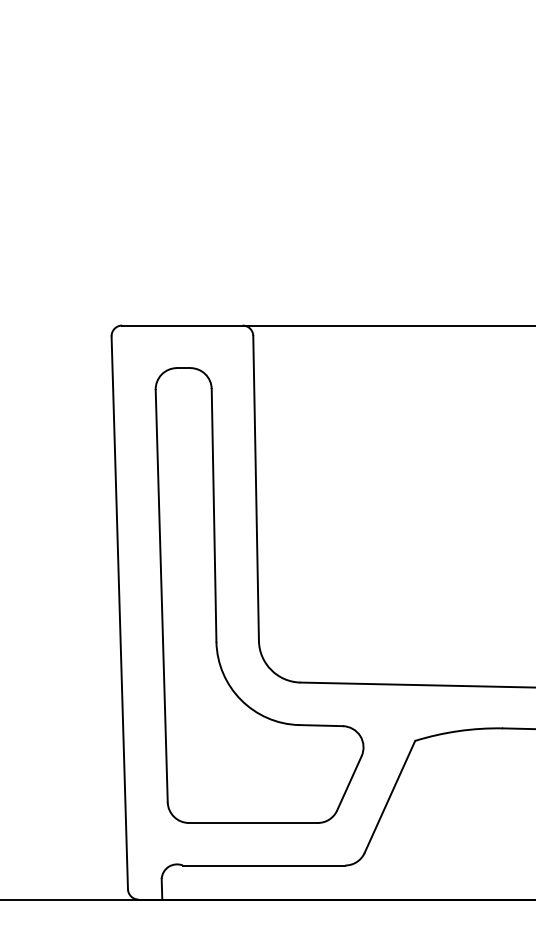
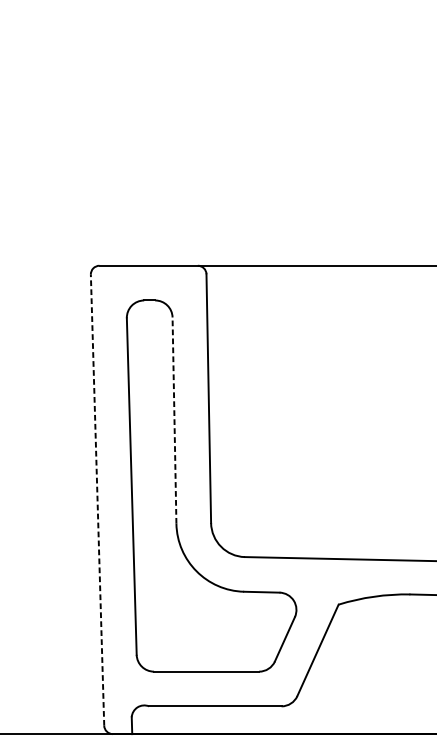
line: (214, 514) -> (174, 419), solid -> dashed
line: (119, 612) -> (97, 499), solid -> dashed

